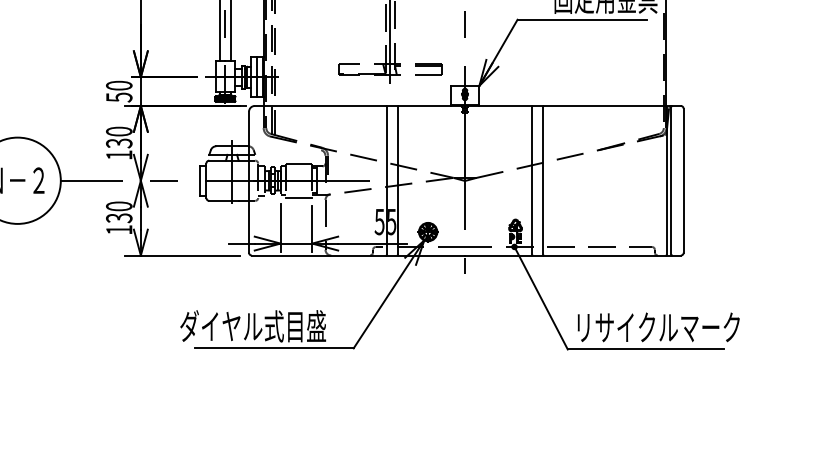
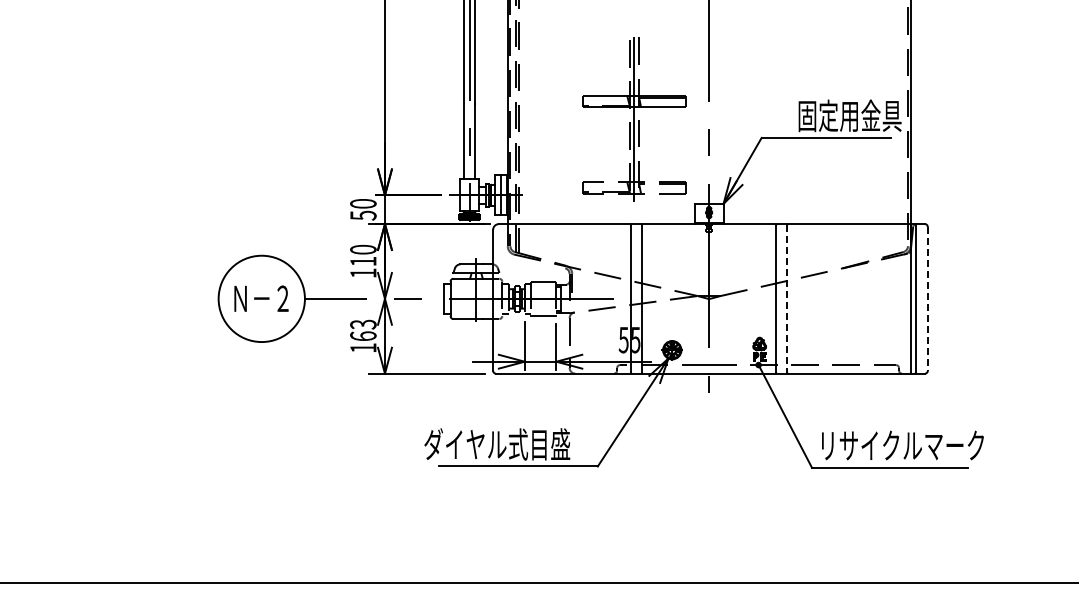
text: (119, 143) -> (363, 261), 130 -> 110
line: (543, 180) -> (787, 298), solid -> dashed
line: (683, 180) -> (927, 298), solid -> dashed
text: (119, 212) -> (363, 330), 130 -> 163

